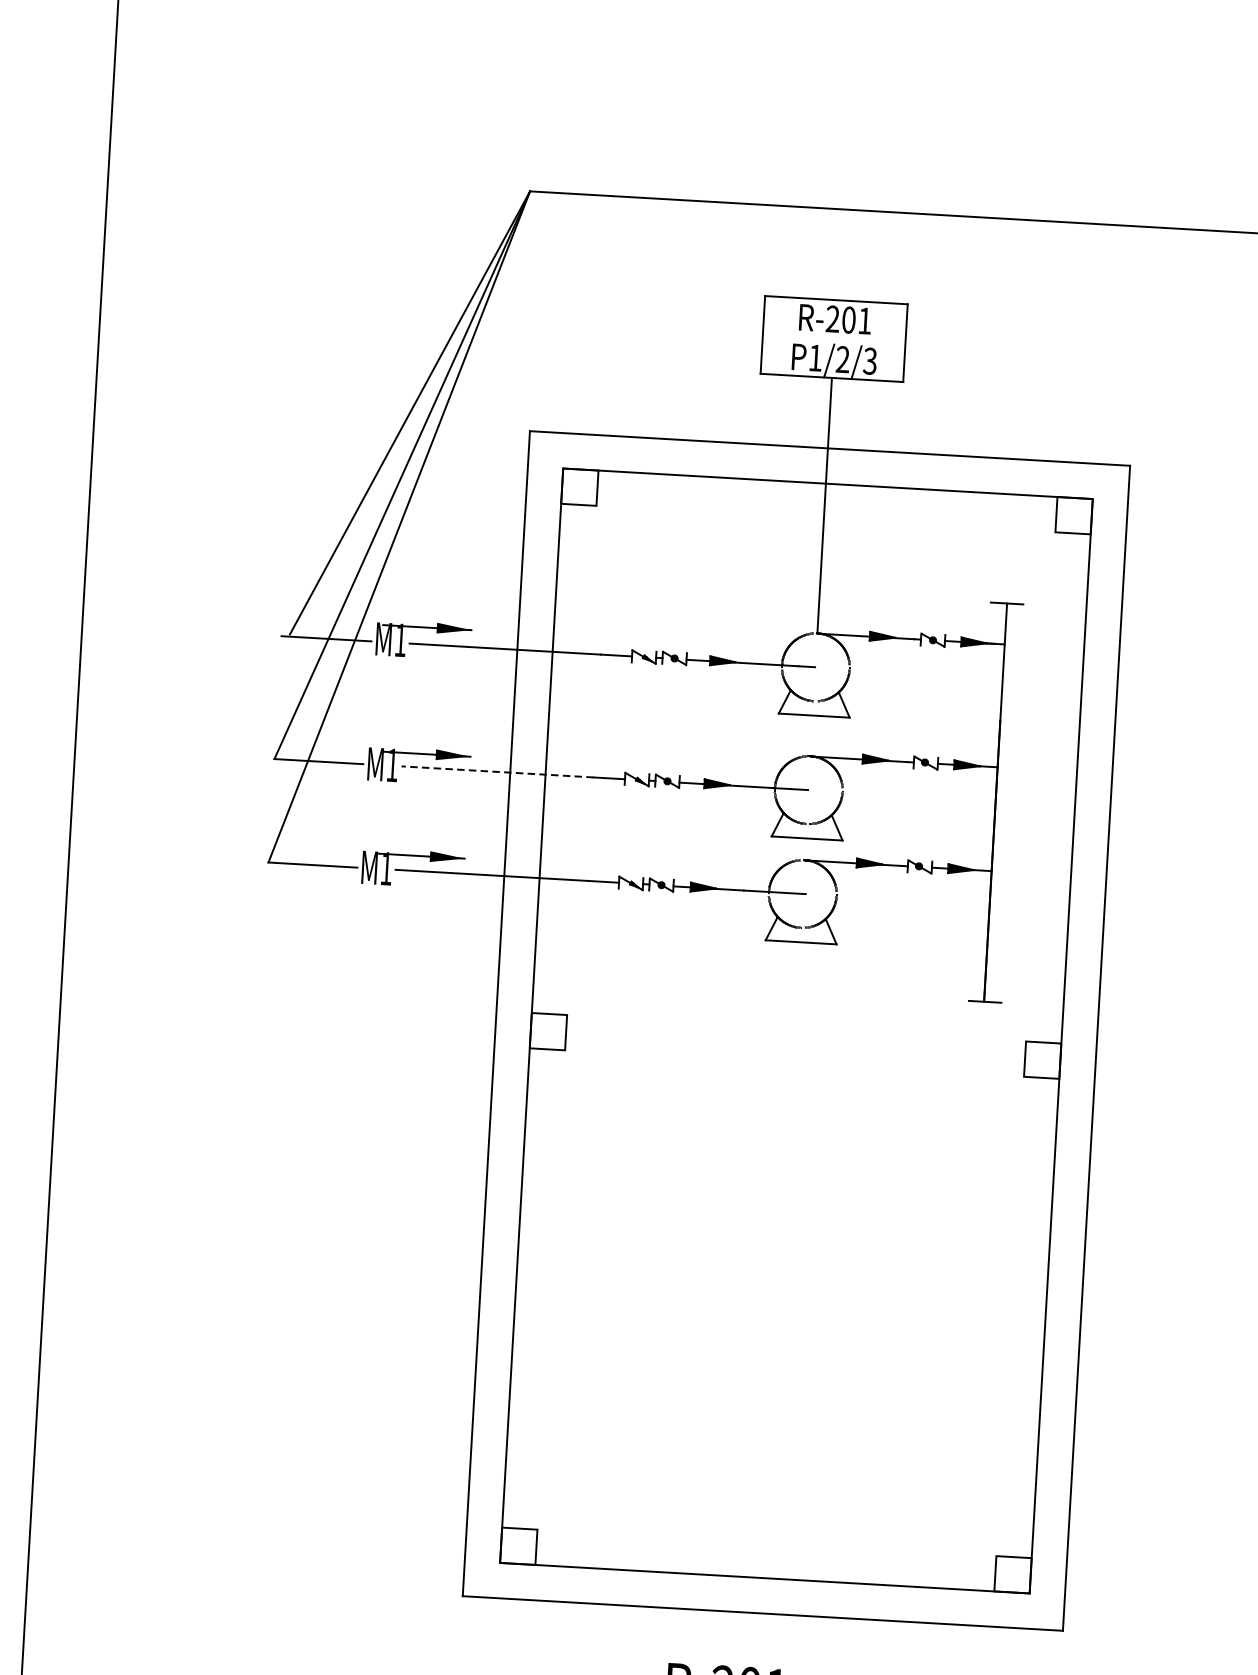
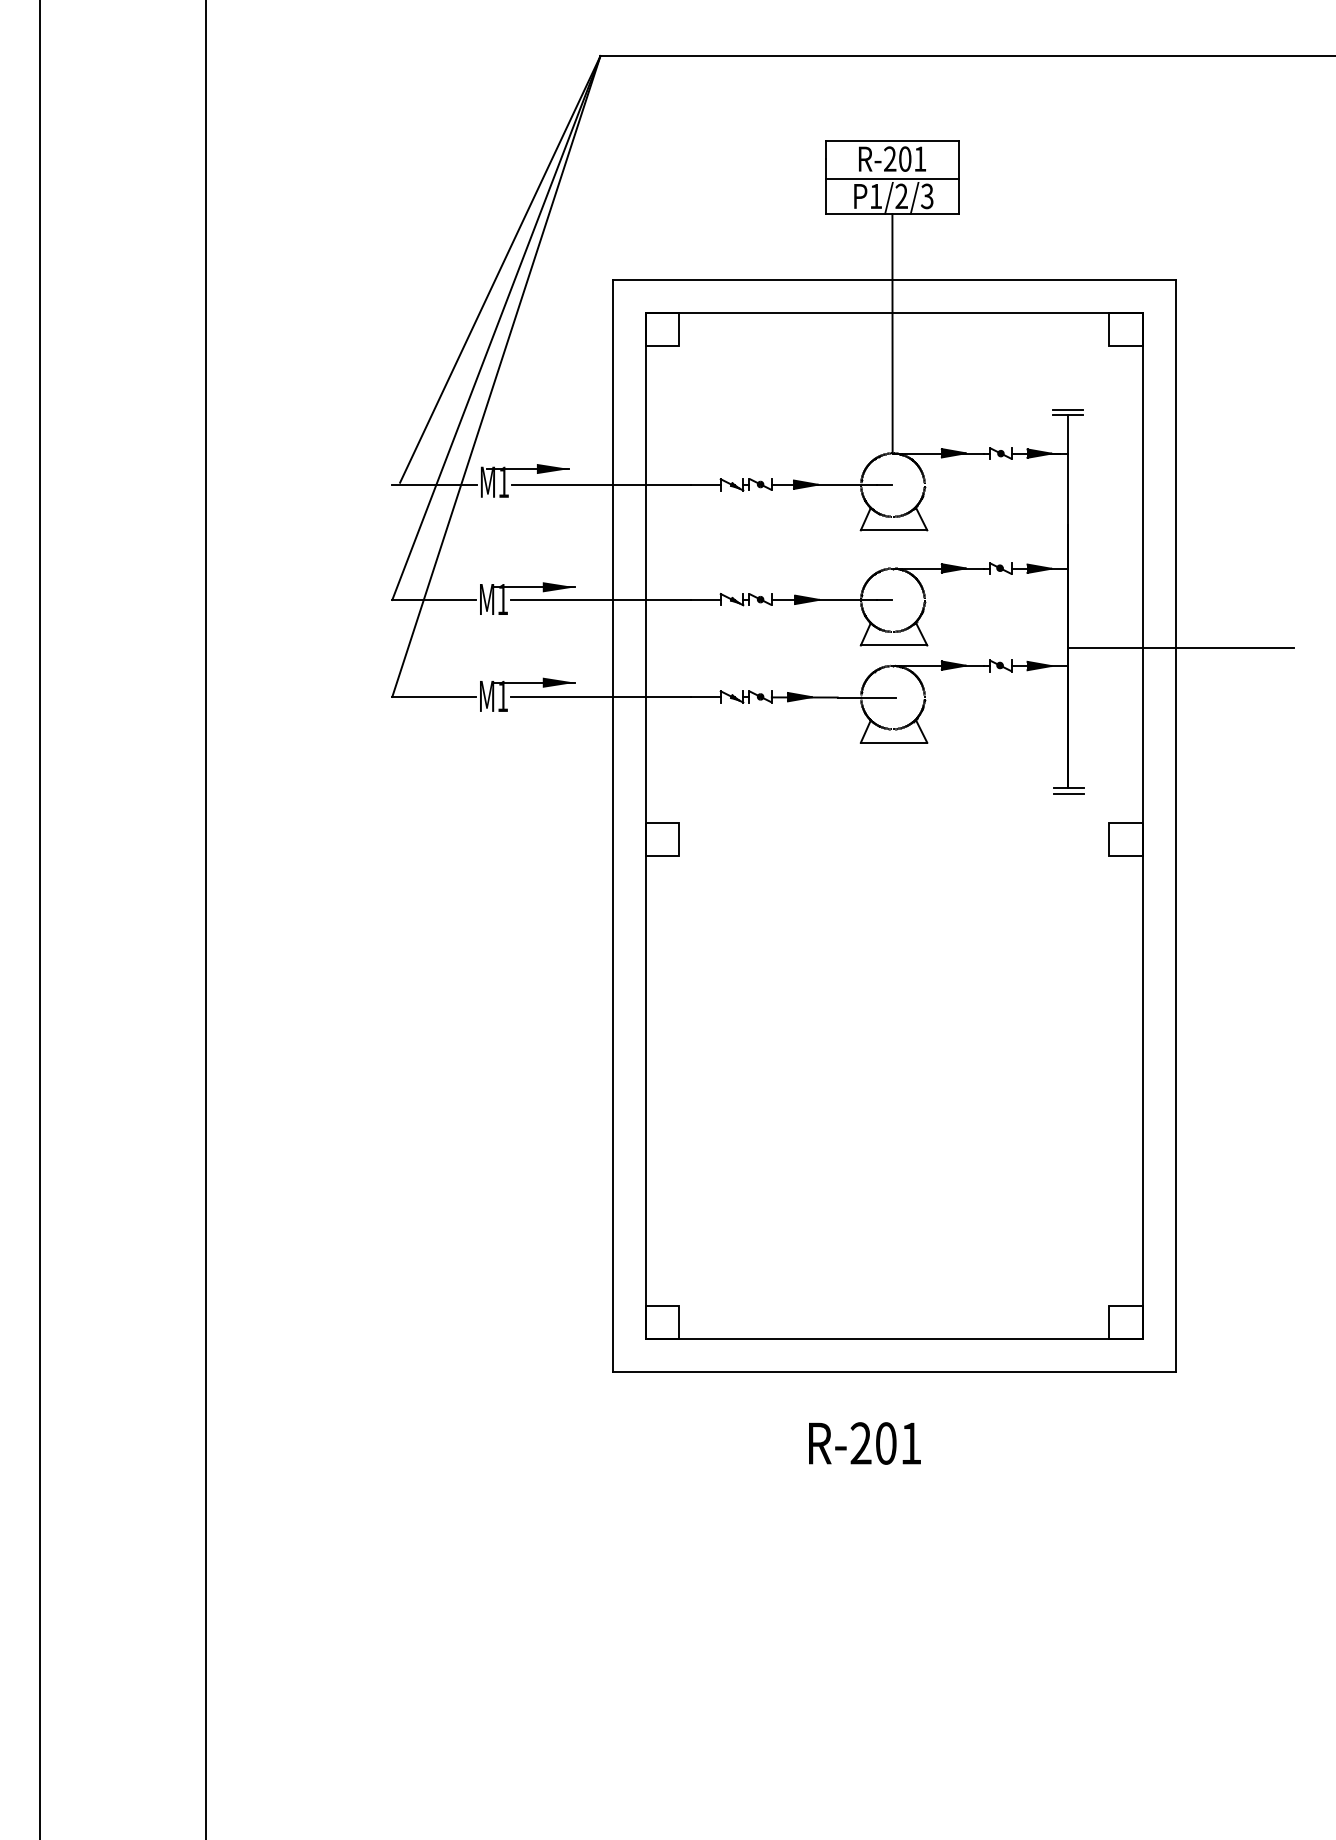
line: (834, 340) -> (892, 178), added
line: (1006, 597) -> (1067, 409), added
line: (496, 772) -> (600, 600), dashed -> solid
line: (1112, 859) -> (1180, 648), added
line: (984, 1007) -> (1068, 793), added

